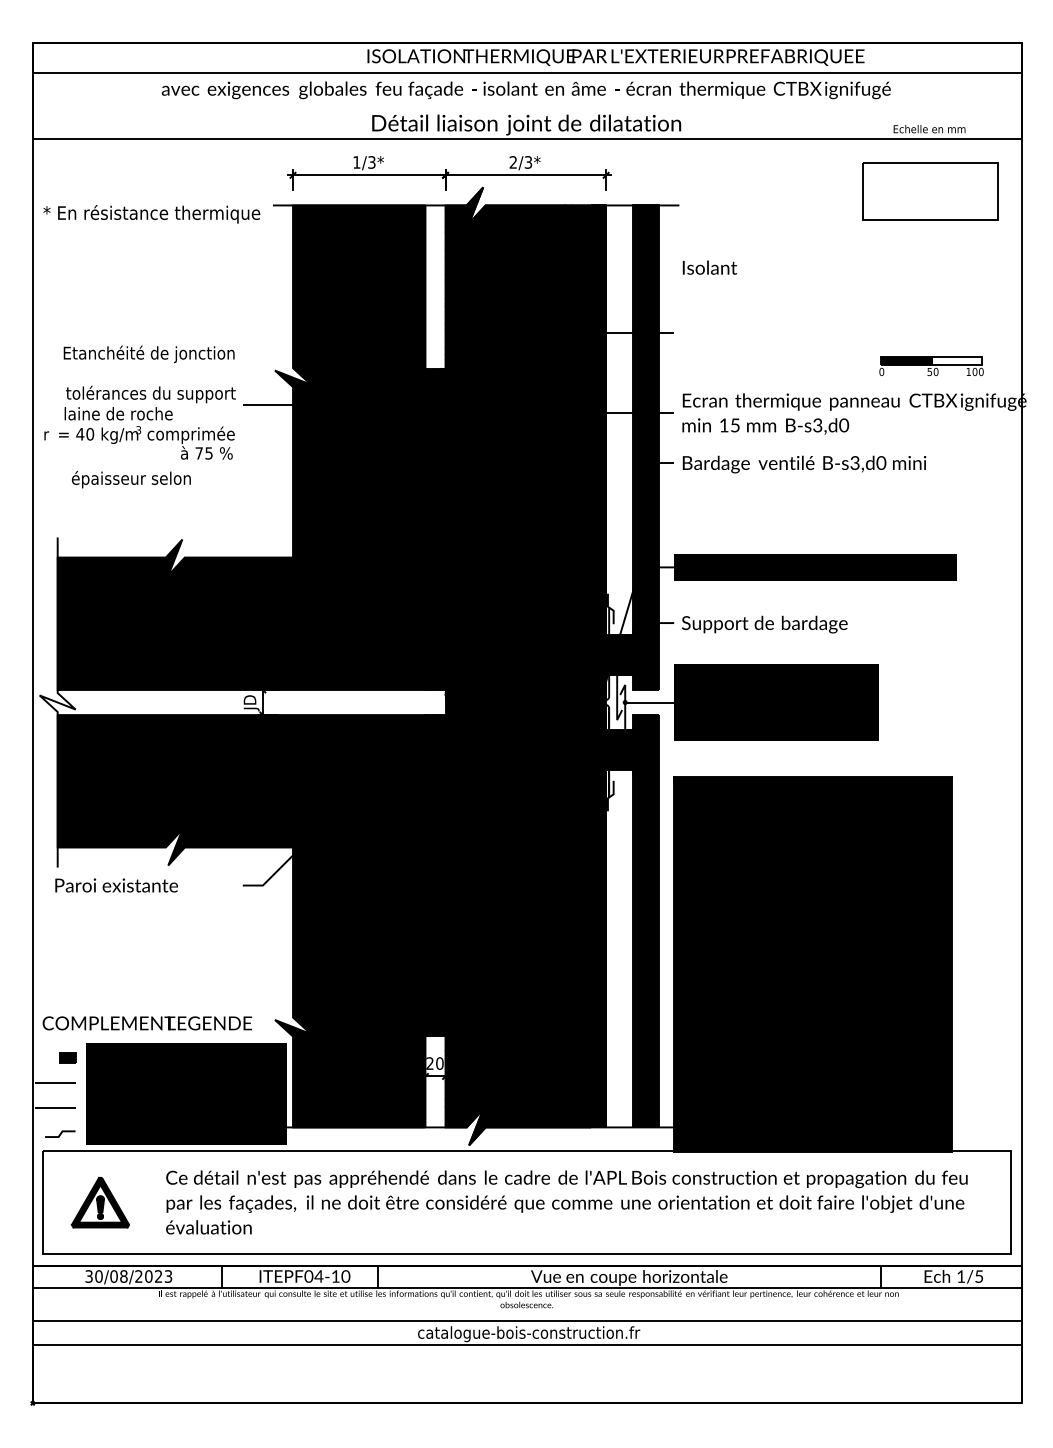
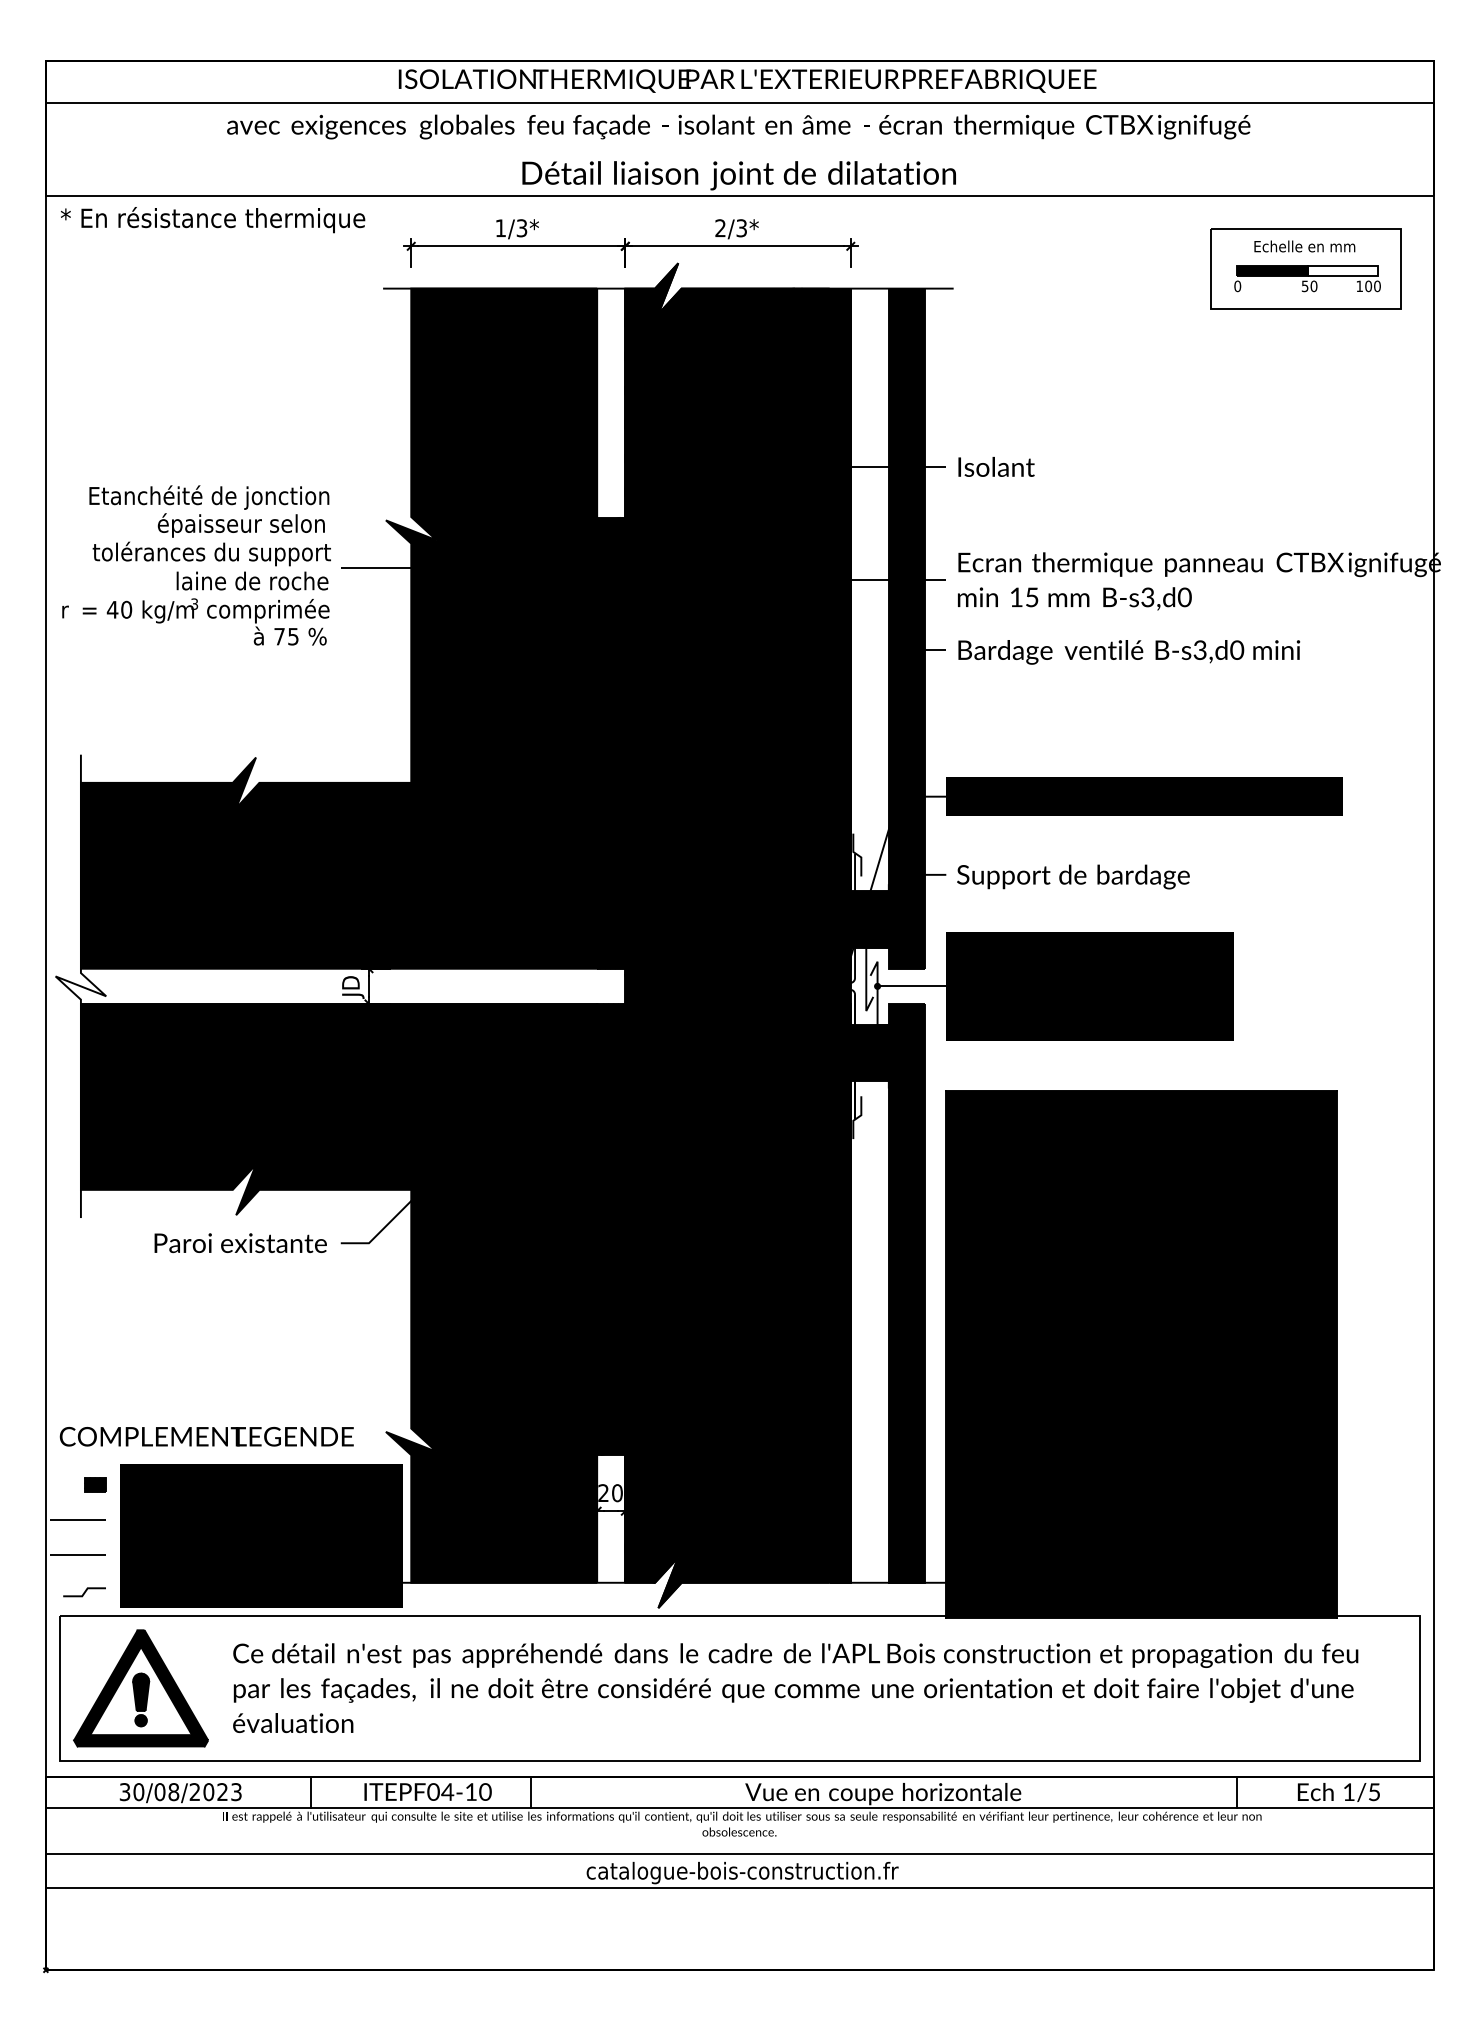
text: (615, 57) -> (747, 80), moved
text: (929, 129) -> (1304, 246), moved
text: (152, 214) -> (213, 220), moved
text: (709, 267) -> (996, 466), moved
part: (931, 366) -> (1307, 278), moved
text: (118, 413) -> (252, 580), moved
text: (130, 479) -> (240, 525), moved
text: (116, 885) -> (240, 1243), moved
part: (100, 1202) -> (140, 1688), size x1.67

